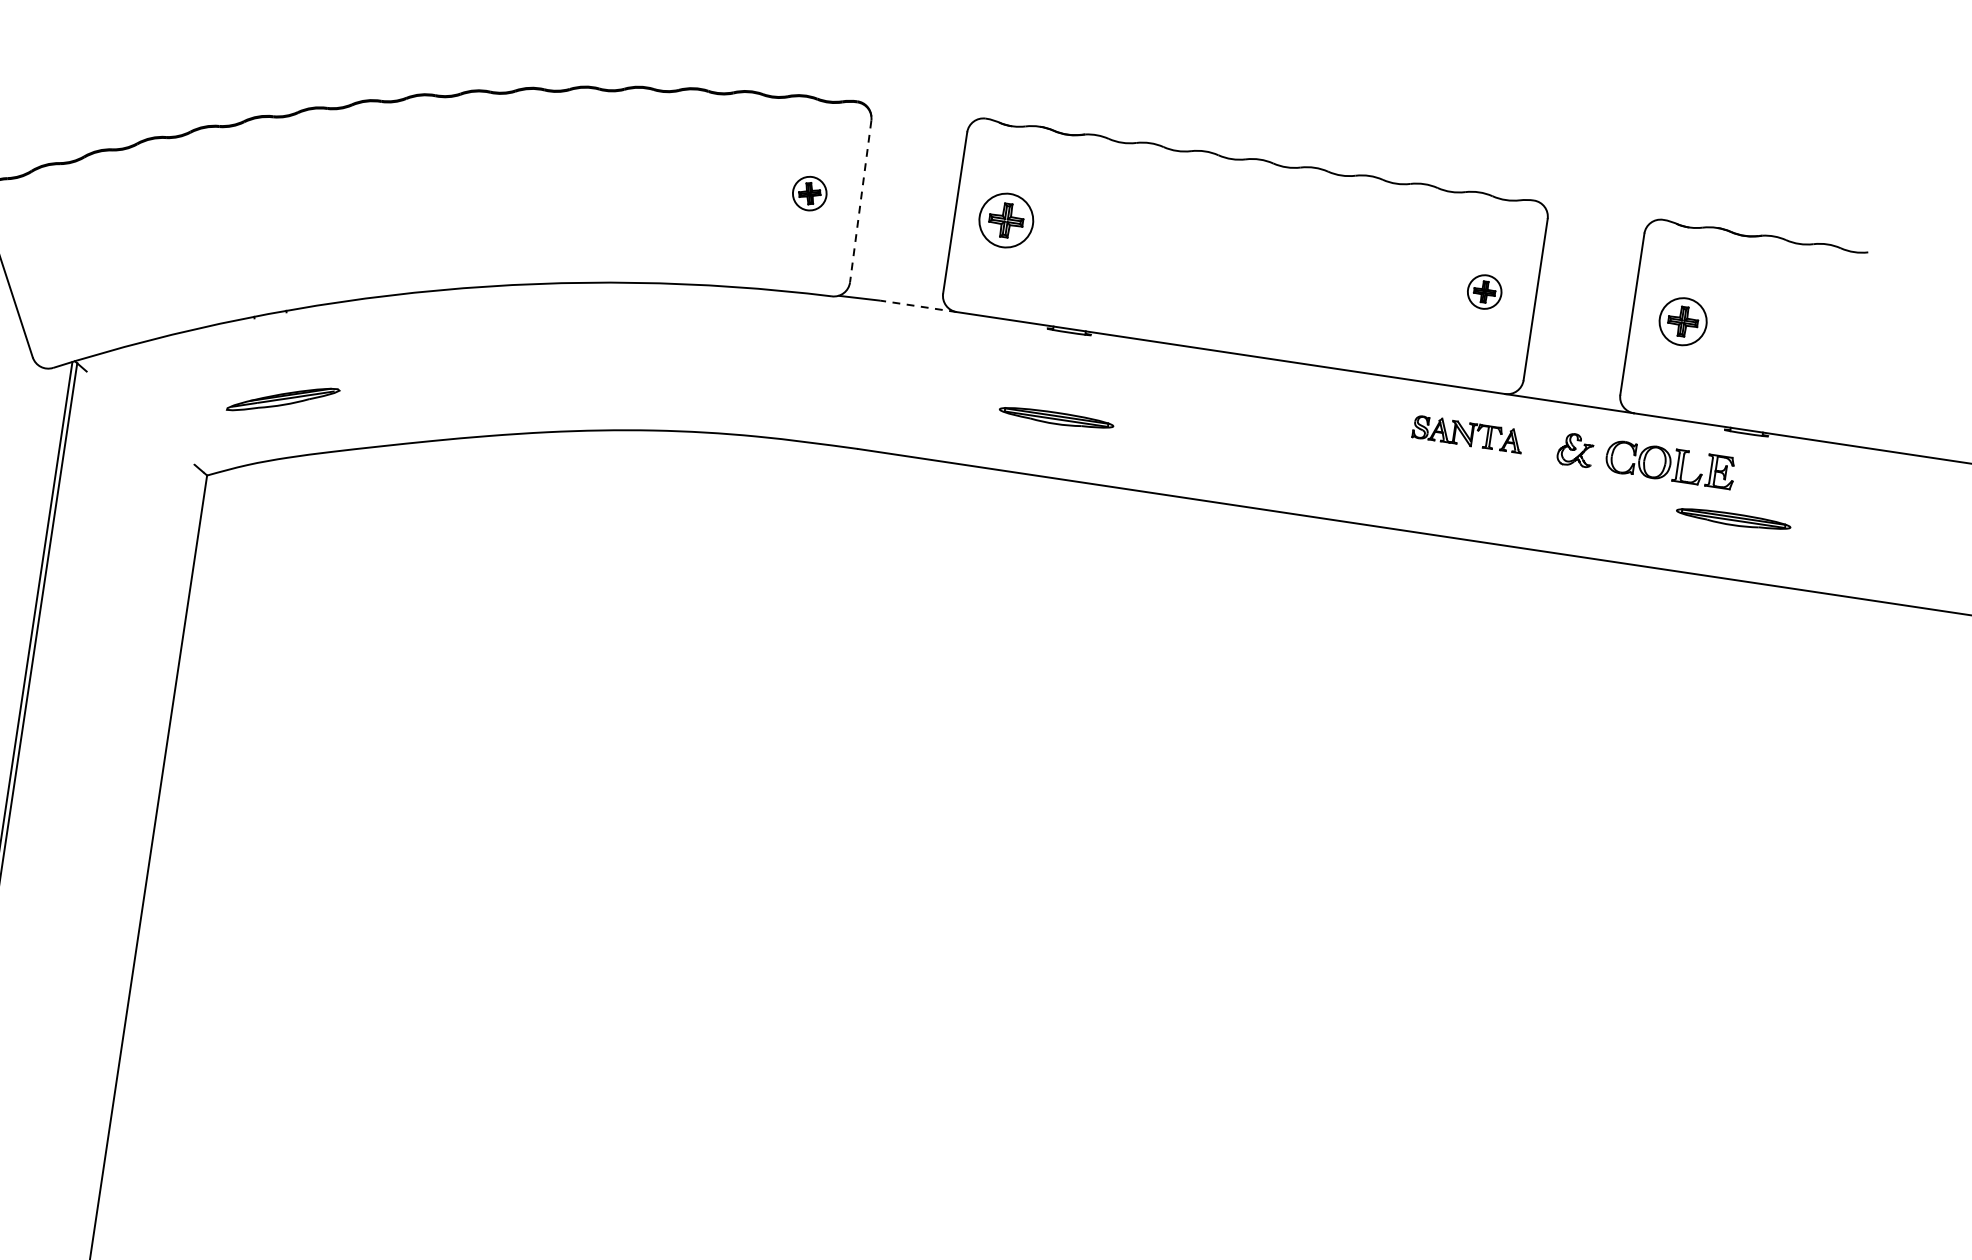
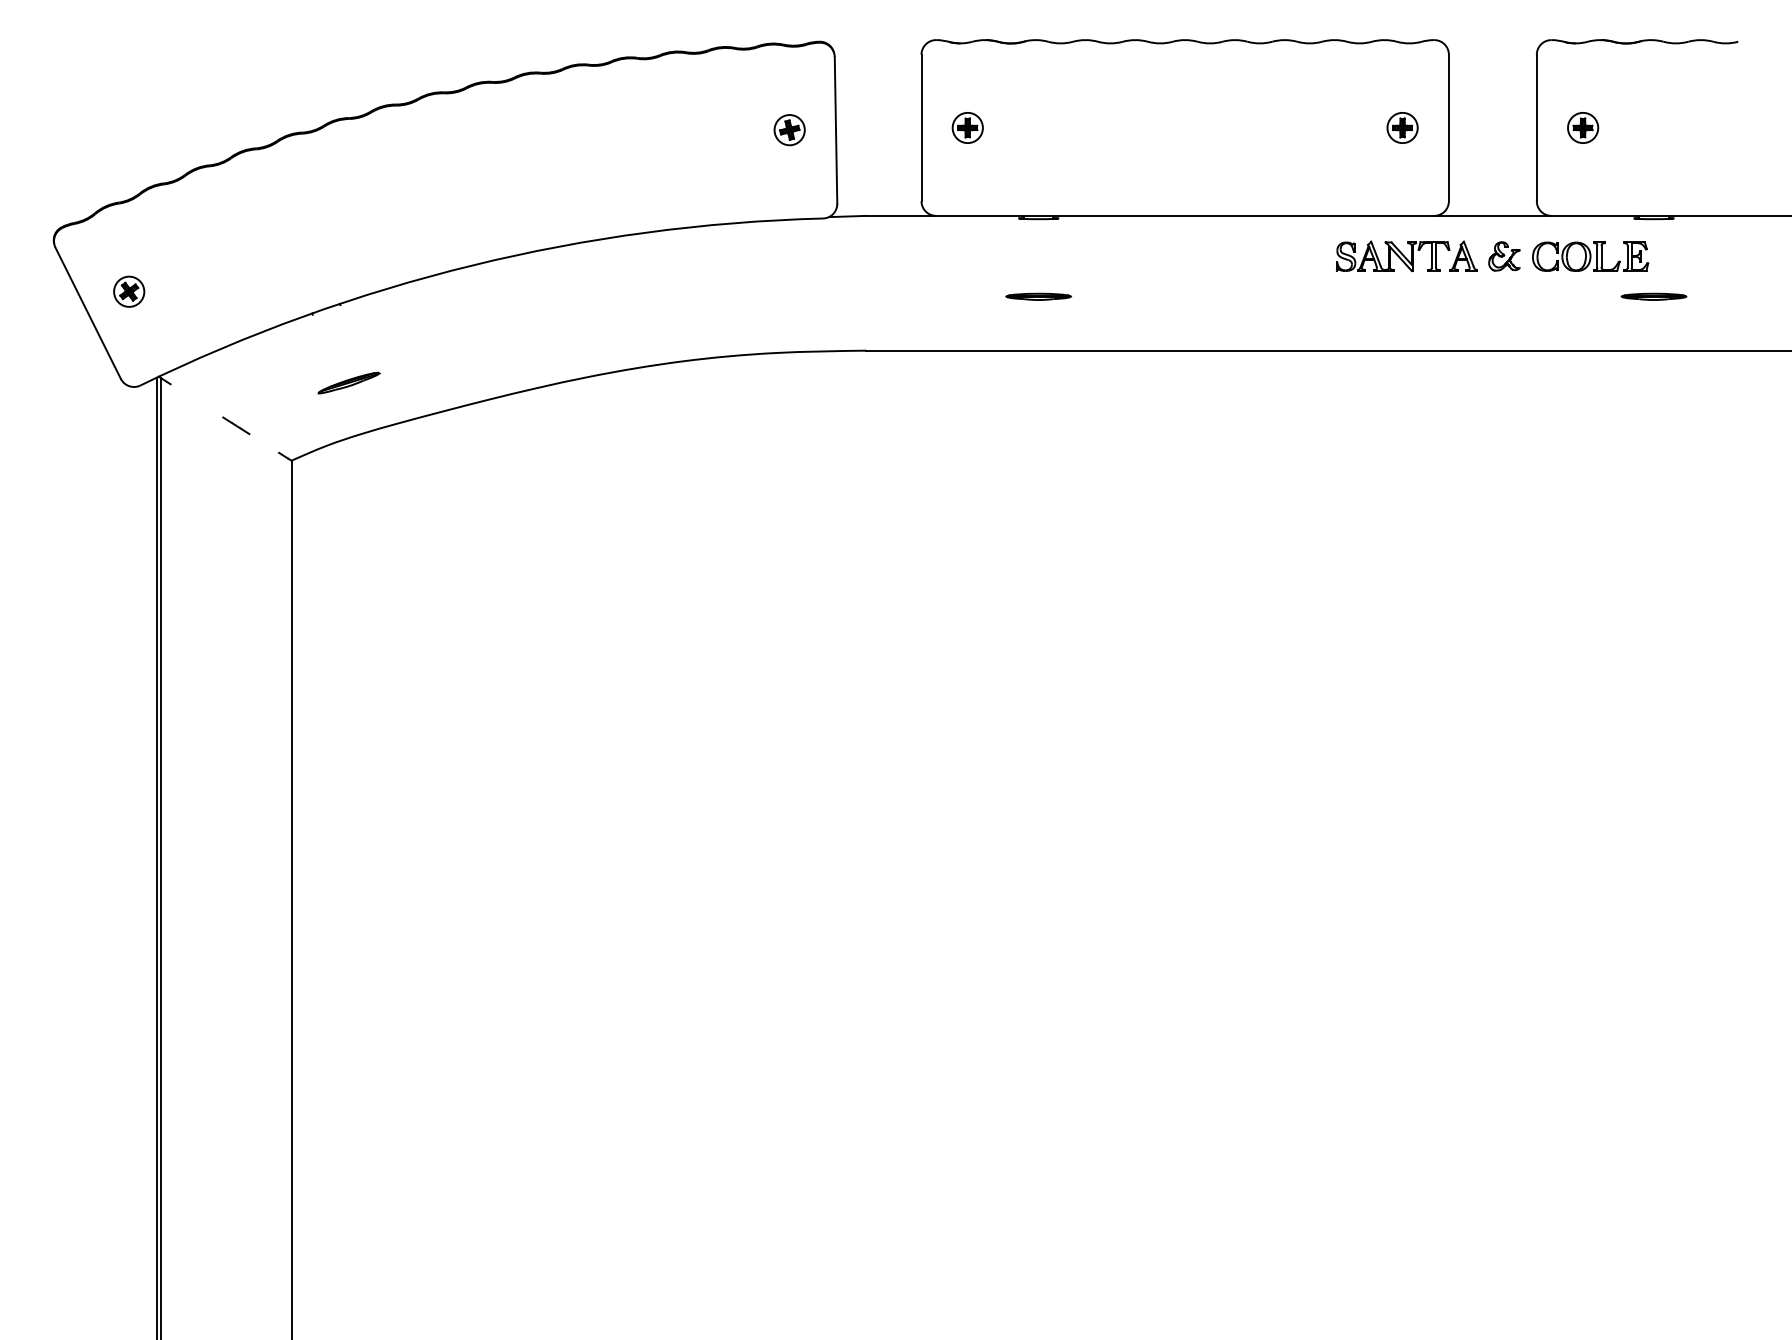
line: (861, 201) -> (836, 130), dashed -> solid
part: (1005, 219) -> (967, 127), size x0.62
part: (56, 262) -> (129, 291), added
line: (918, 305) -> (901, 215), dashed -> solid
part: (1683, 321) -> (1583, 127), size x0.71
part: (282, 398) -> (348, 382), size x0.62
part: (1056, 417) -> (1038, 296), size x0.62
line: (152, 427) -> (236, 425), added
part: (1467, 434) -> (1406, 256), size x1.43
part: (1733, 518) -> (1653, 296), size x0.62

